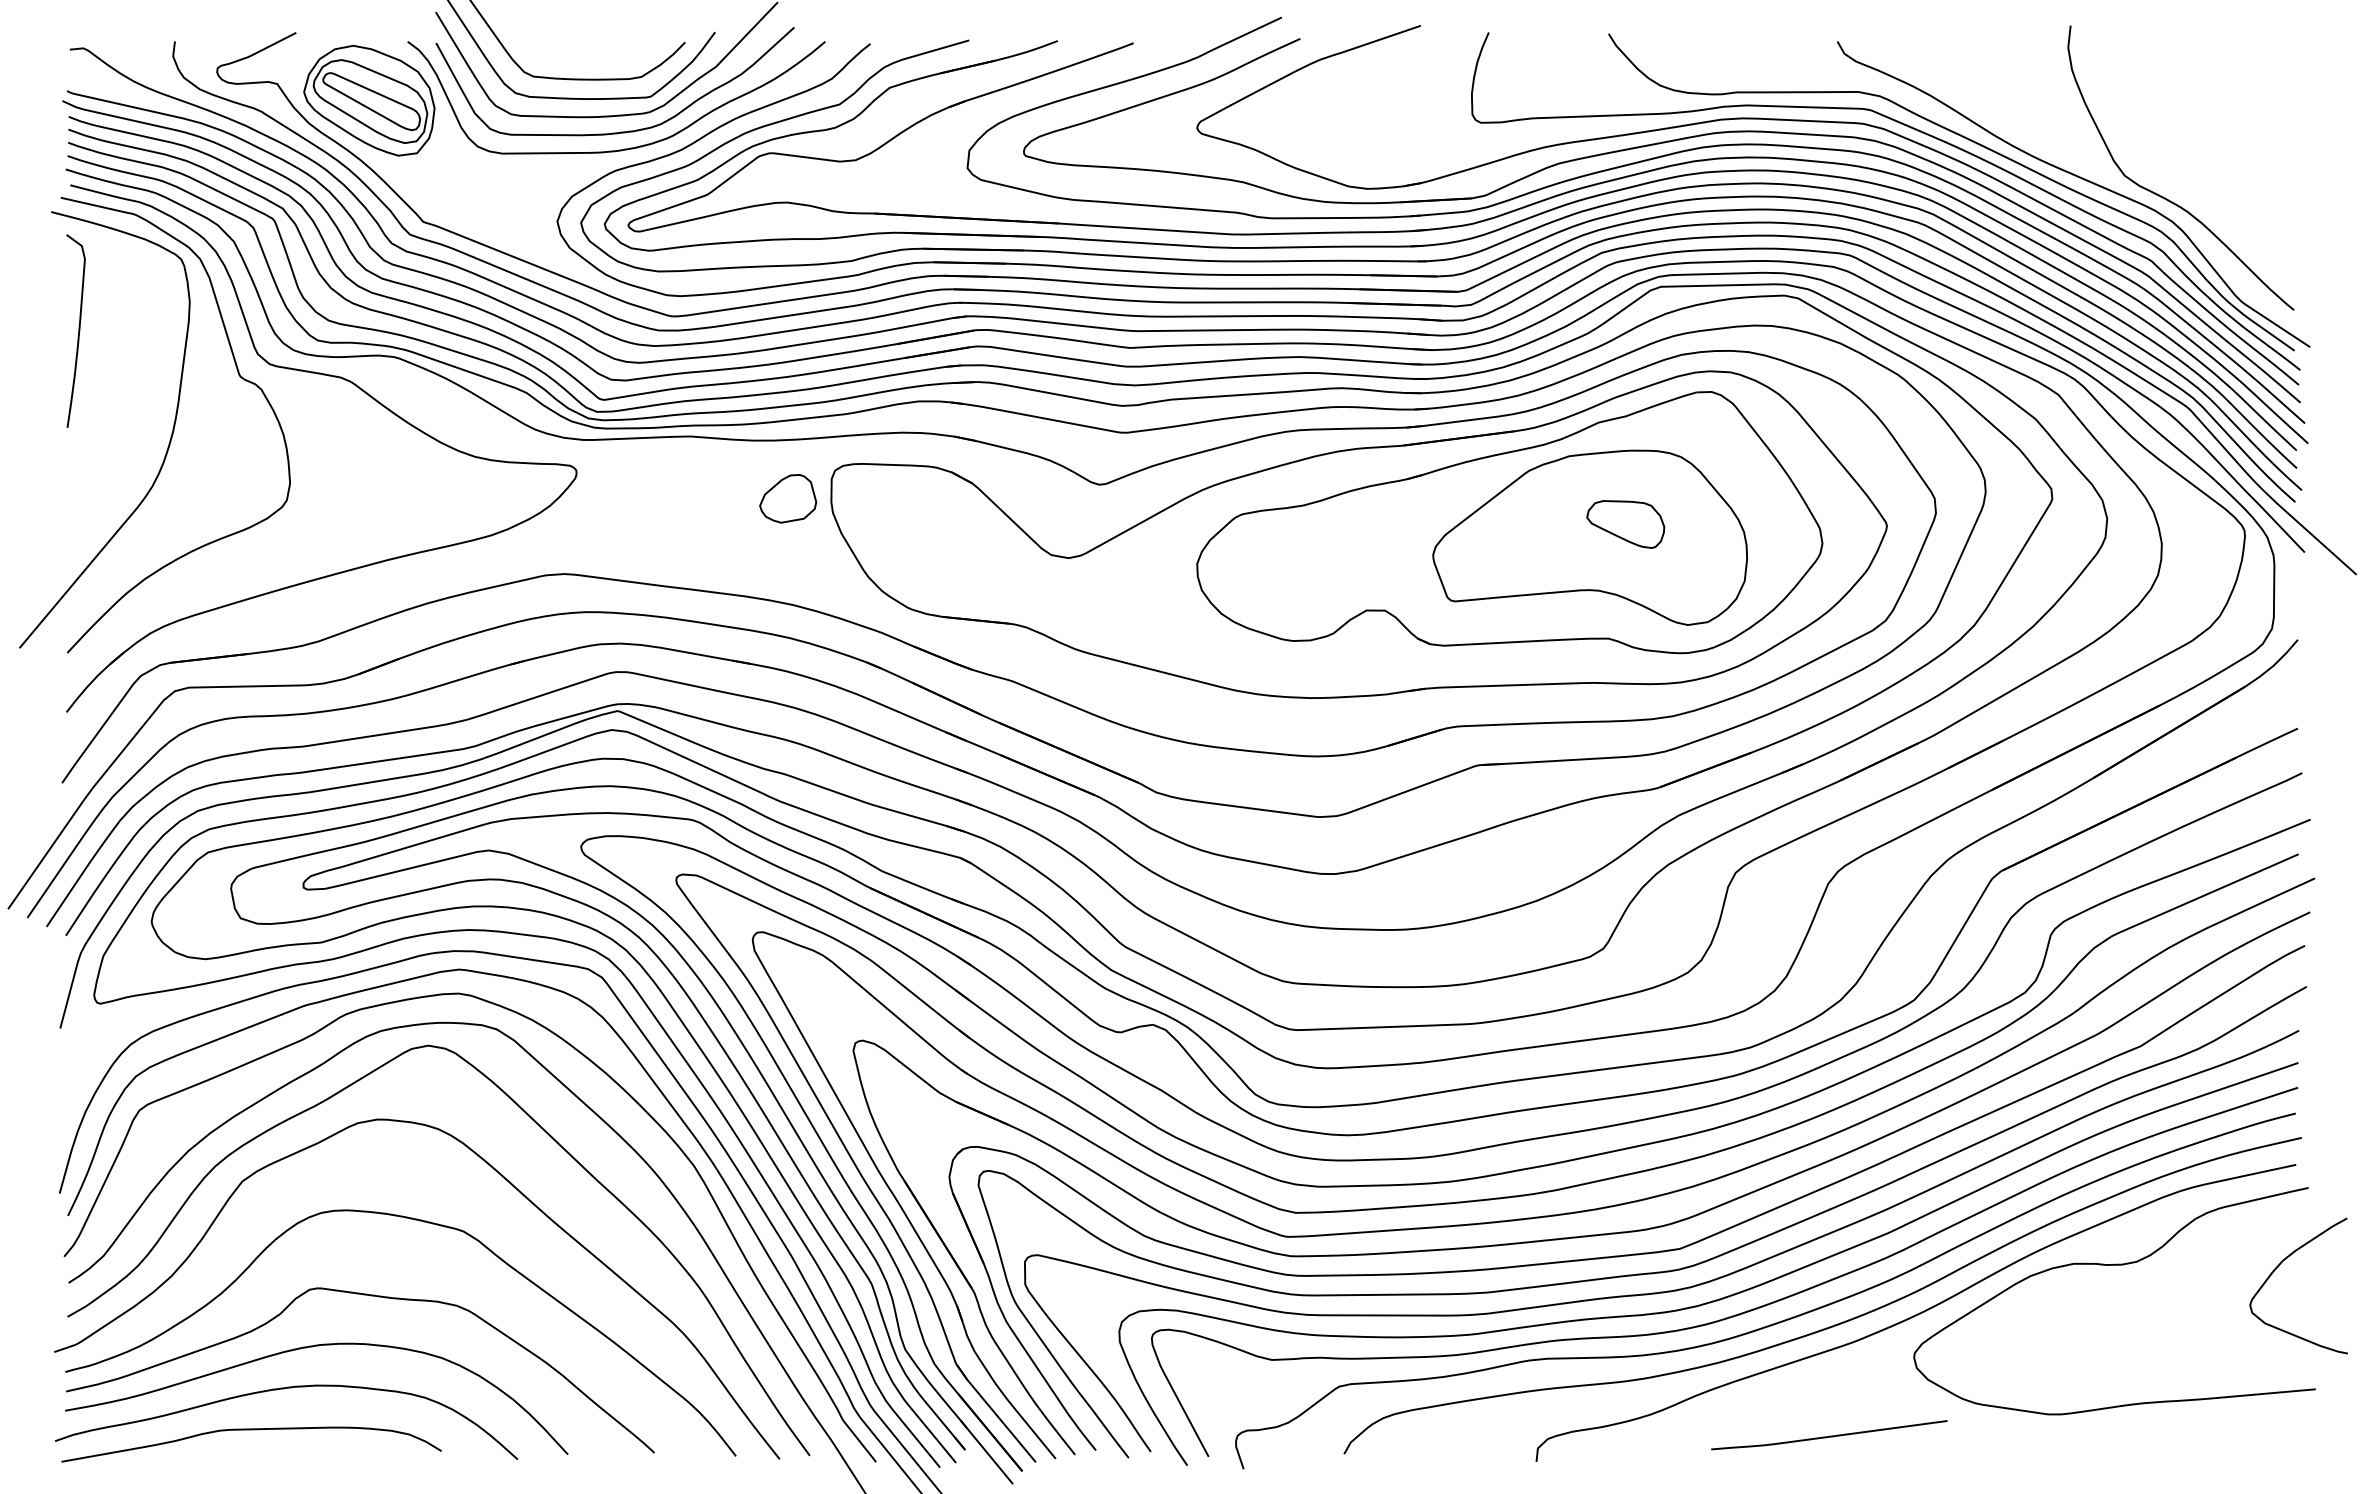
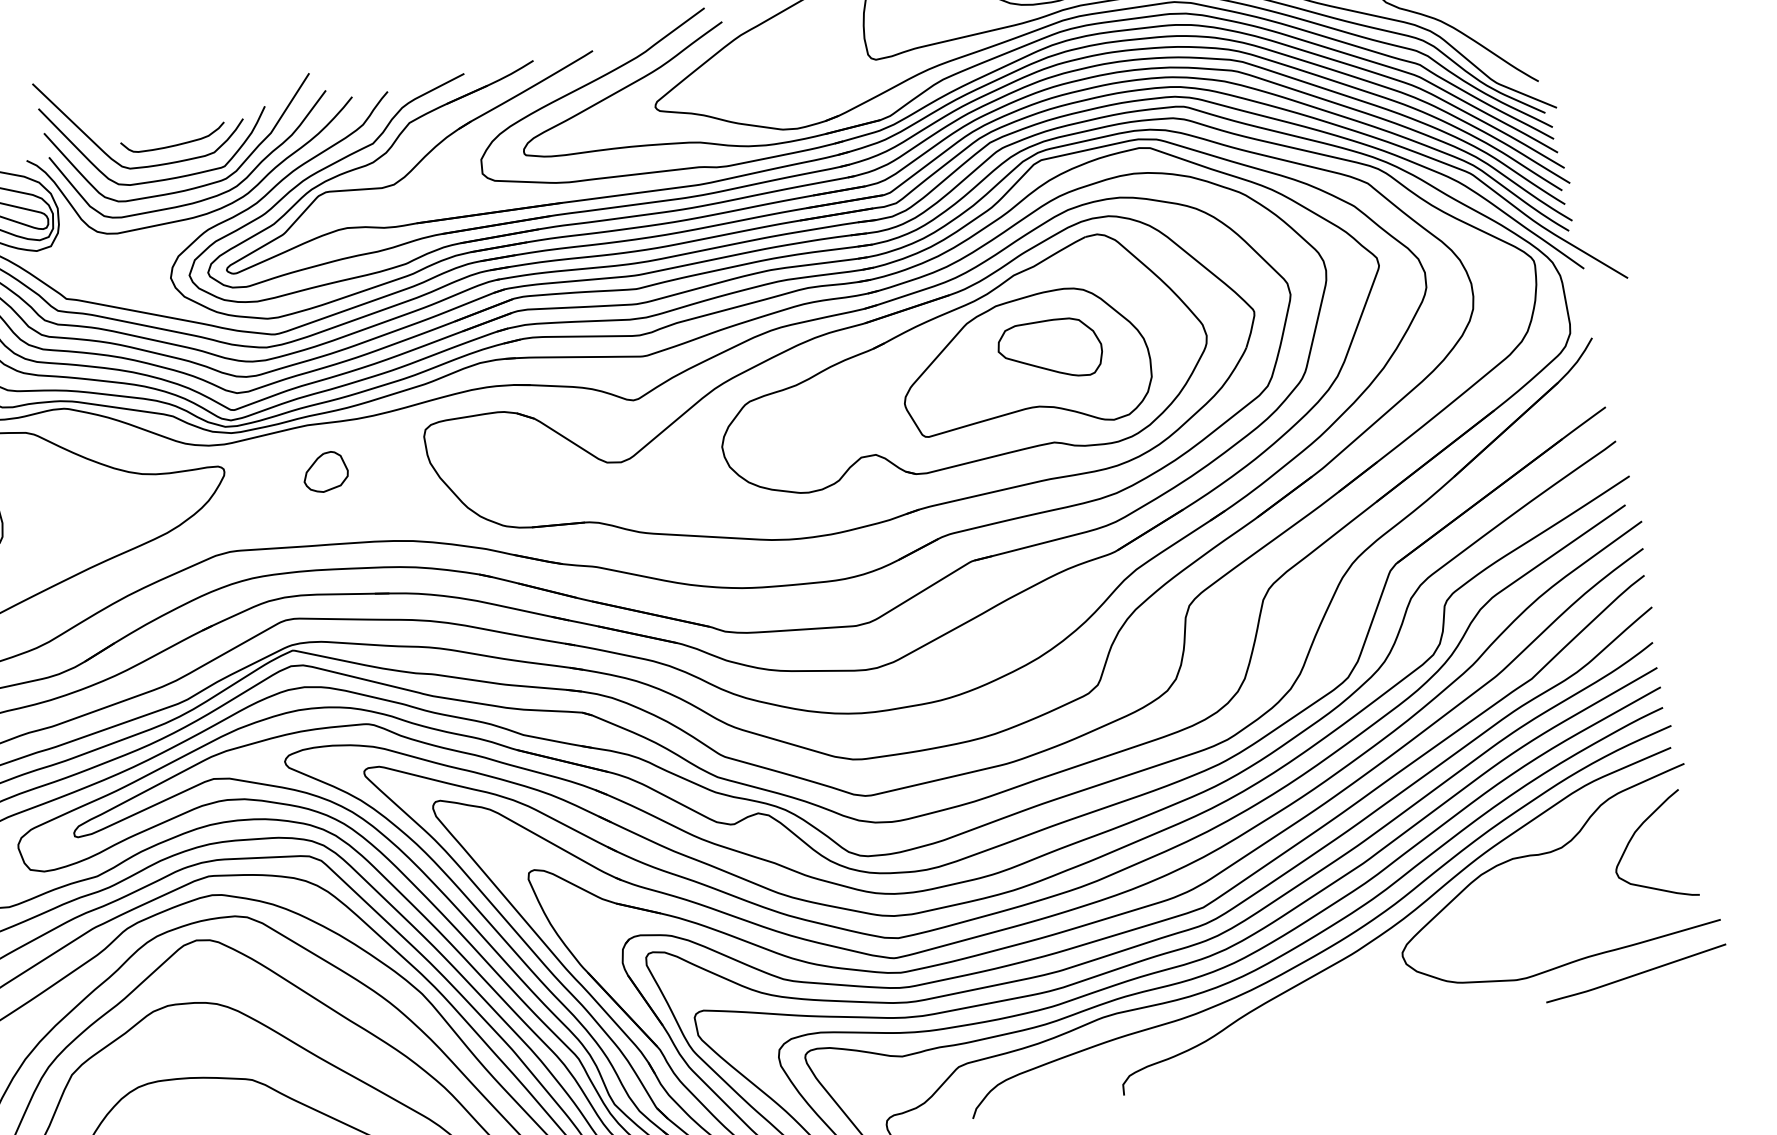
curve: (594, 58) -> (174, 145), added
part: (788, 498) -> (325, 471), moved
part: (1625, 524) -> (1050, 350), size x1.67
curve: (2279, 1266) -> (1633, 837), moved
curve: (1829, 1435) -> (1636, 973), moved

